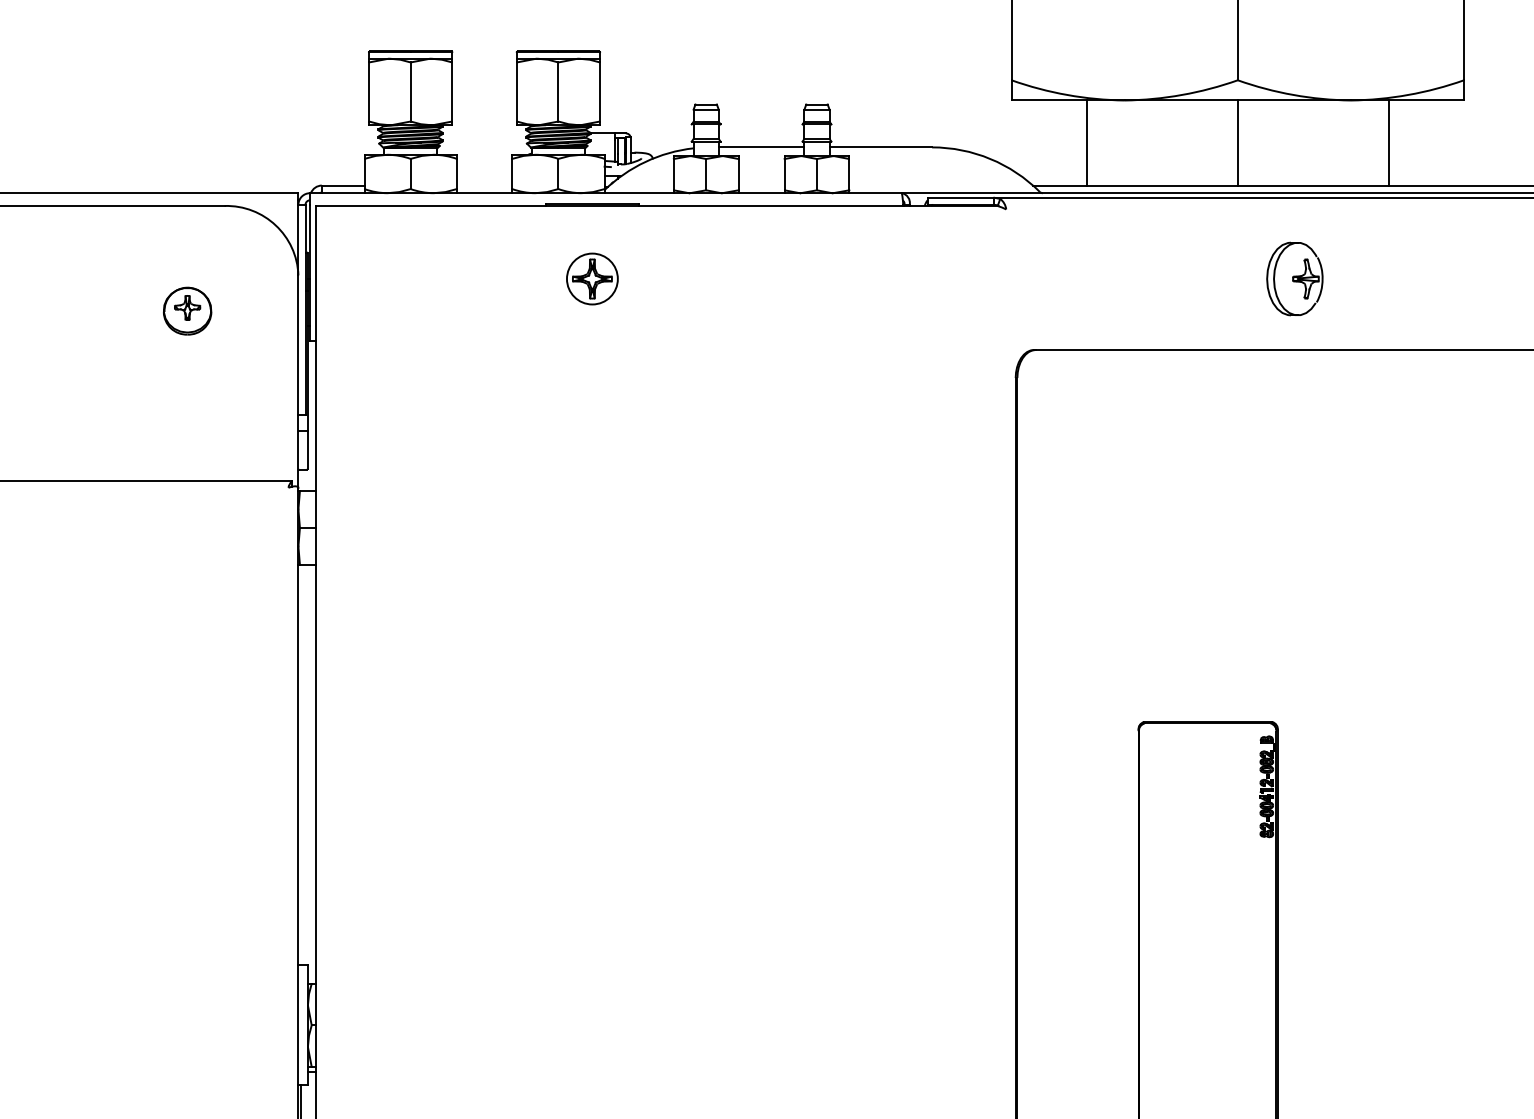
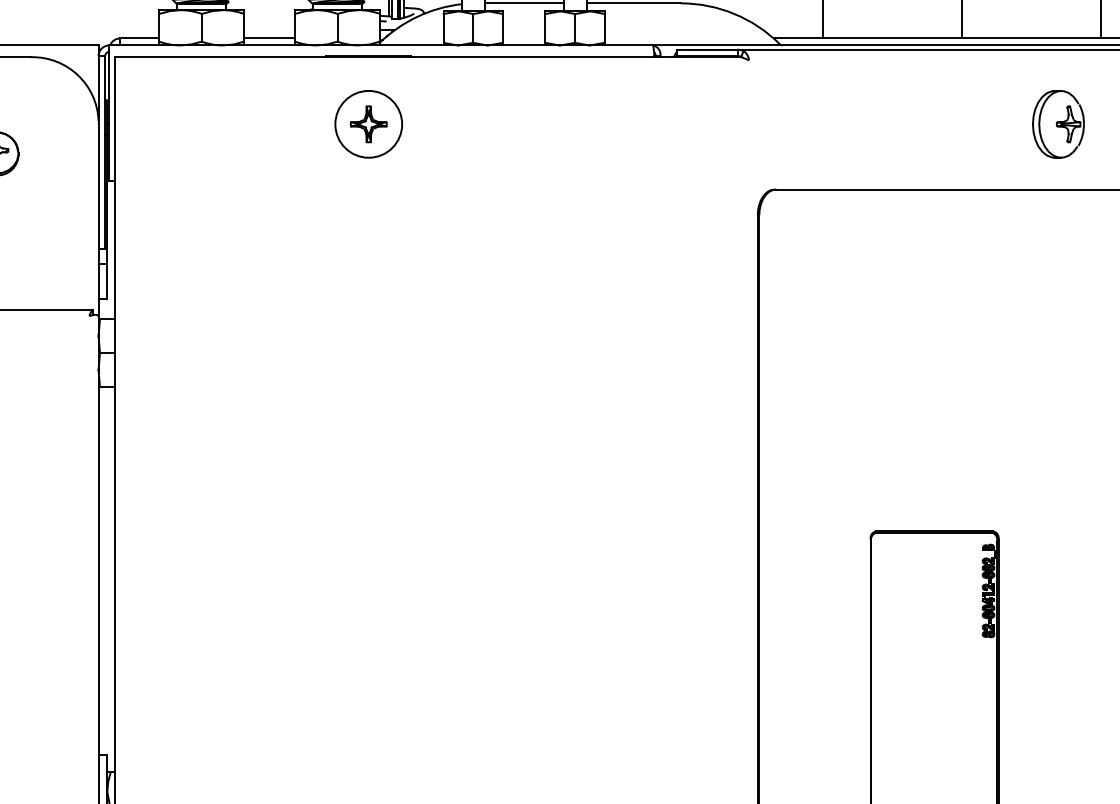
line: (484, 185) -> (269, 38), added
circle: (592, 278) -> (368, 123), size x1.43
part: (1294, 278) -> (1058, 123), moved

